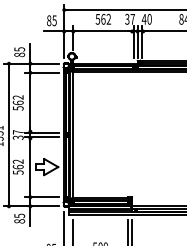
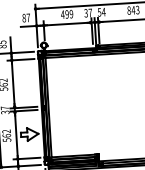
text: (146, 18) -> (101, 11), 40 -> 54
text: (102, 19) -> (66, 14), 562 -> 499
text: (54, 20) -> (28, 17), 85 -> 87

